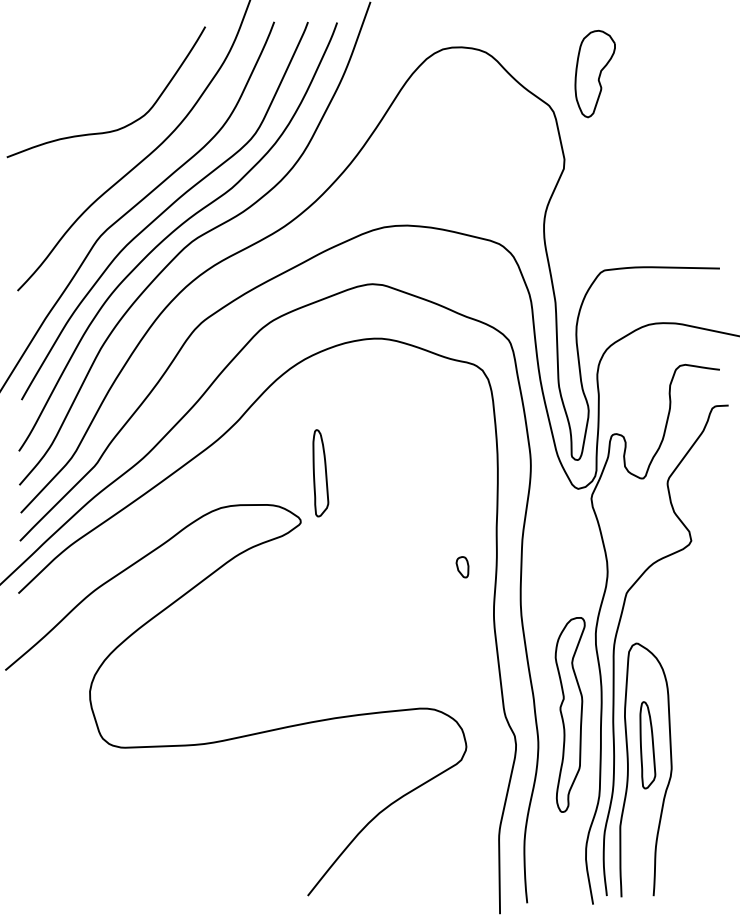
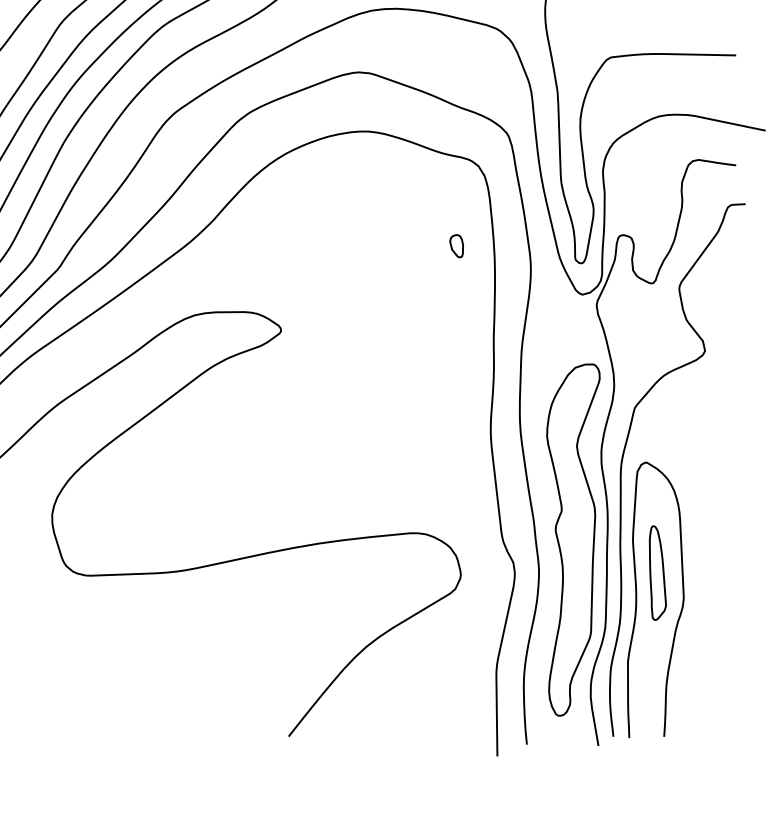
part: (320, 473) -> (302, 277), removed
part: (462, 567) -> (456, 246), moved
part: (570, 714) -> (573, 539), size x1.67

